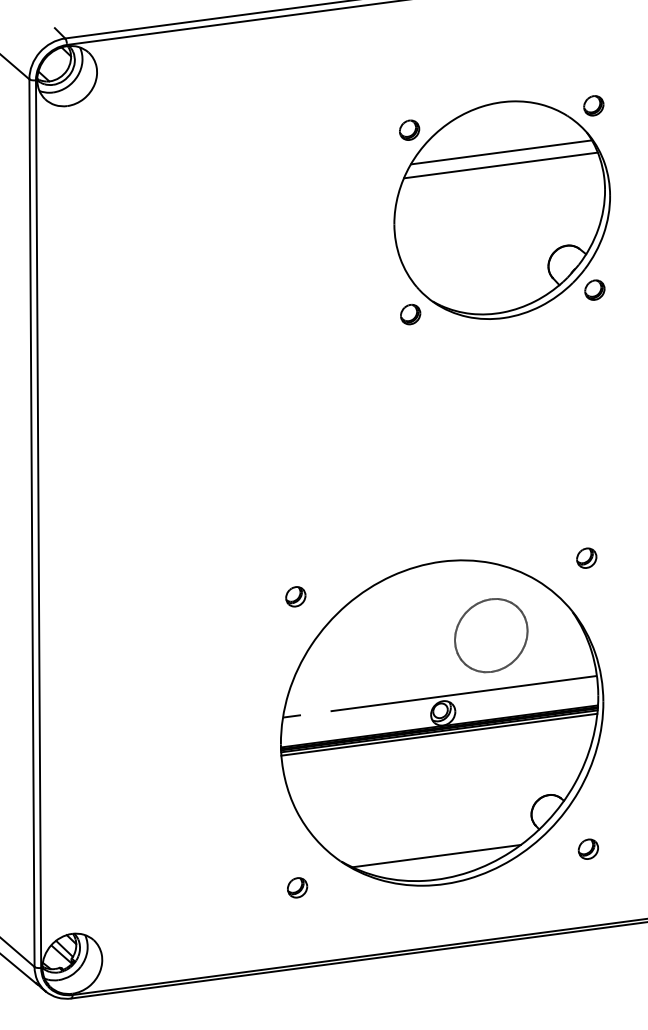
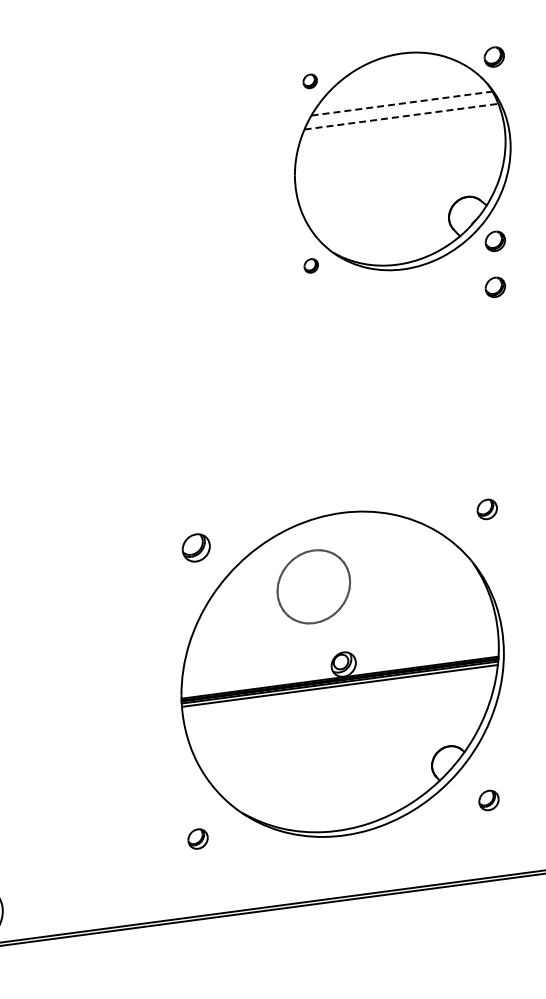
part: (409, 129) -> (310, 80), size x0.7
line: (501, 152) -> (402, 103), solid -> dashed
line: (500, 165) -> (401, 116), solid -> dashed
part: (410, 314) -> (311, 265), size x0.7
part: (594, 335) -> (495, 286), added
part: (295, 596) -> (196, 547), size x1.4
part: (491, 635) -> (314, 586), moved
line: (439, 696) -> (340, 647), removed
line: (436, 855) -> (337, 806), removed

